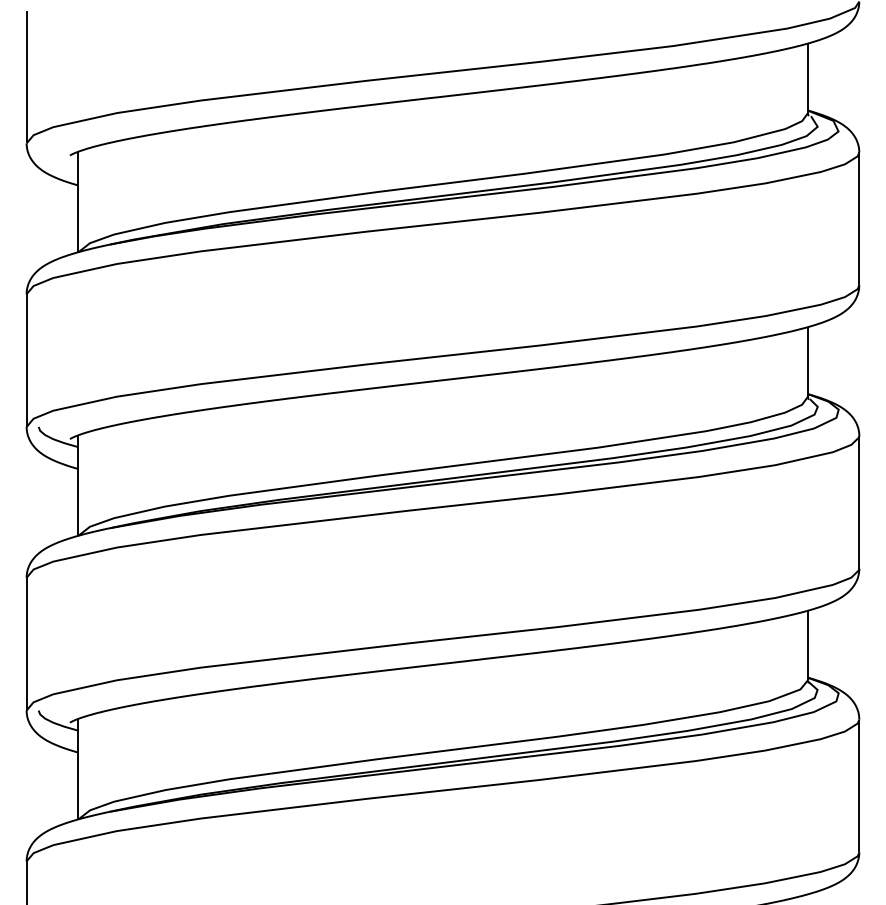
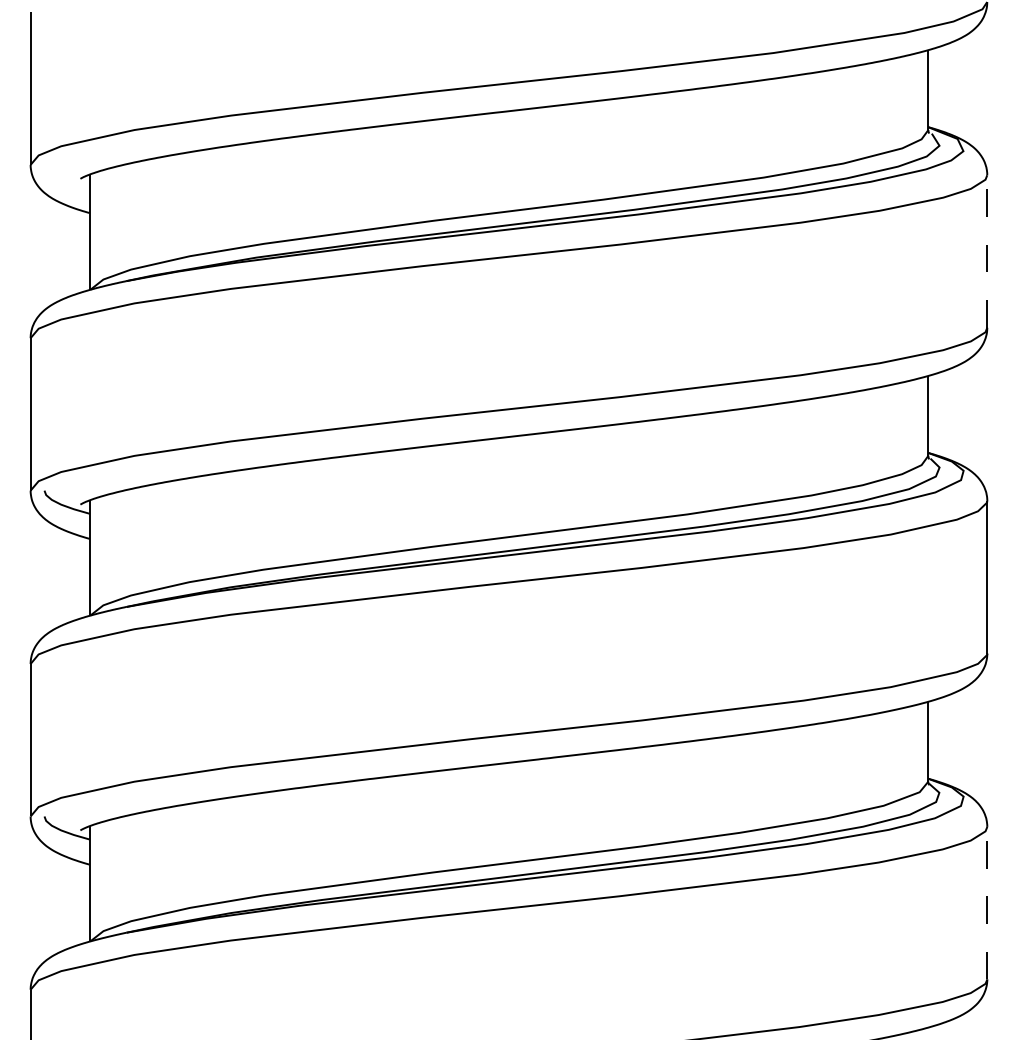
line: (859, 218) -> (987, 251), solid -> dashed
line: (859, 785) -> (987, 902), solid -> dashed

